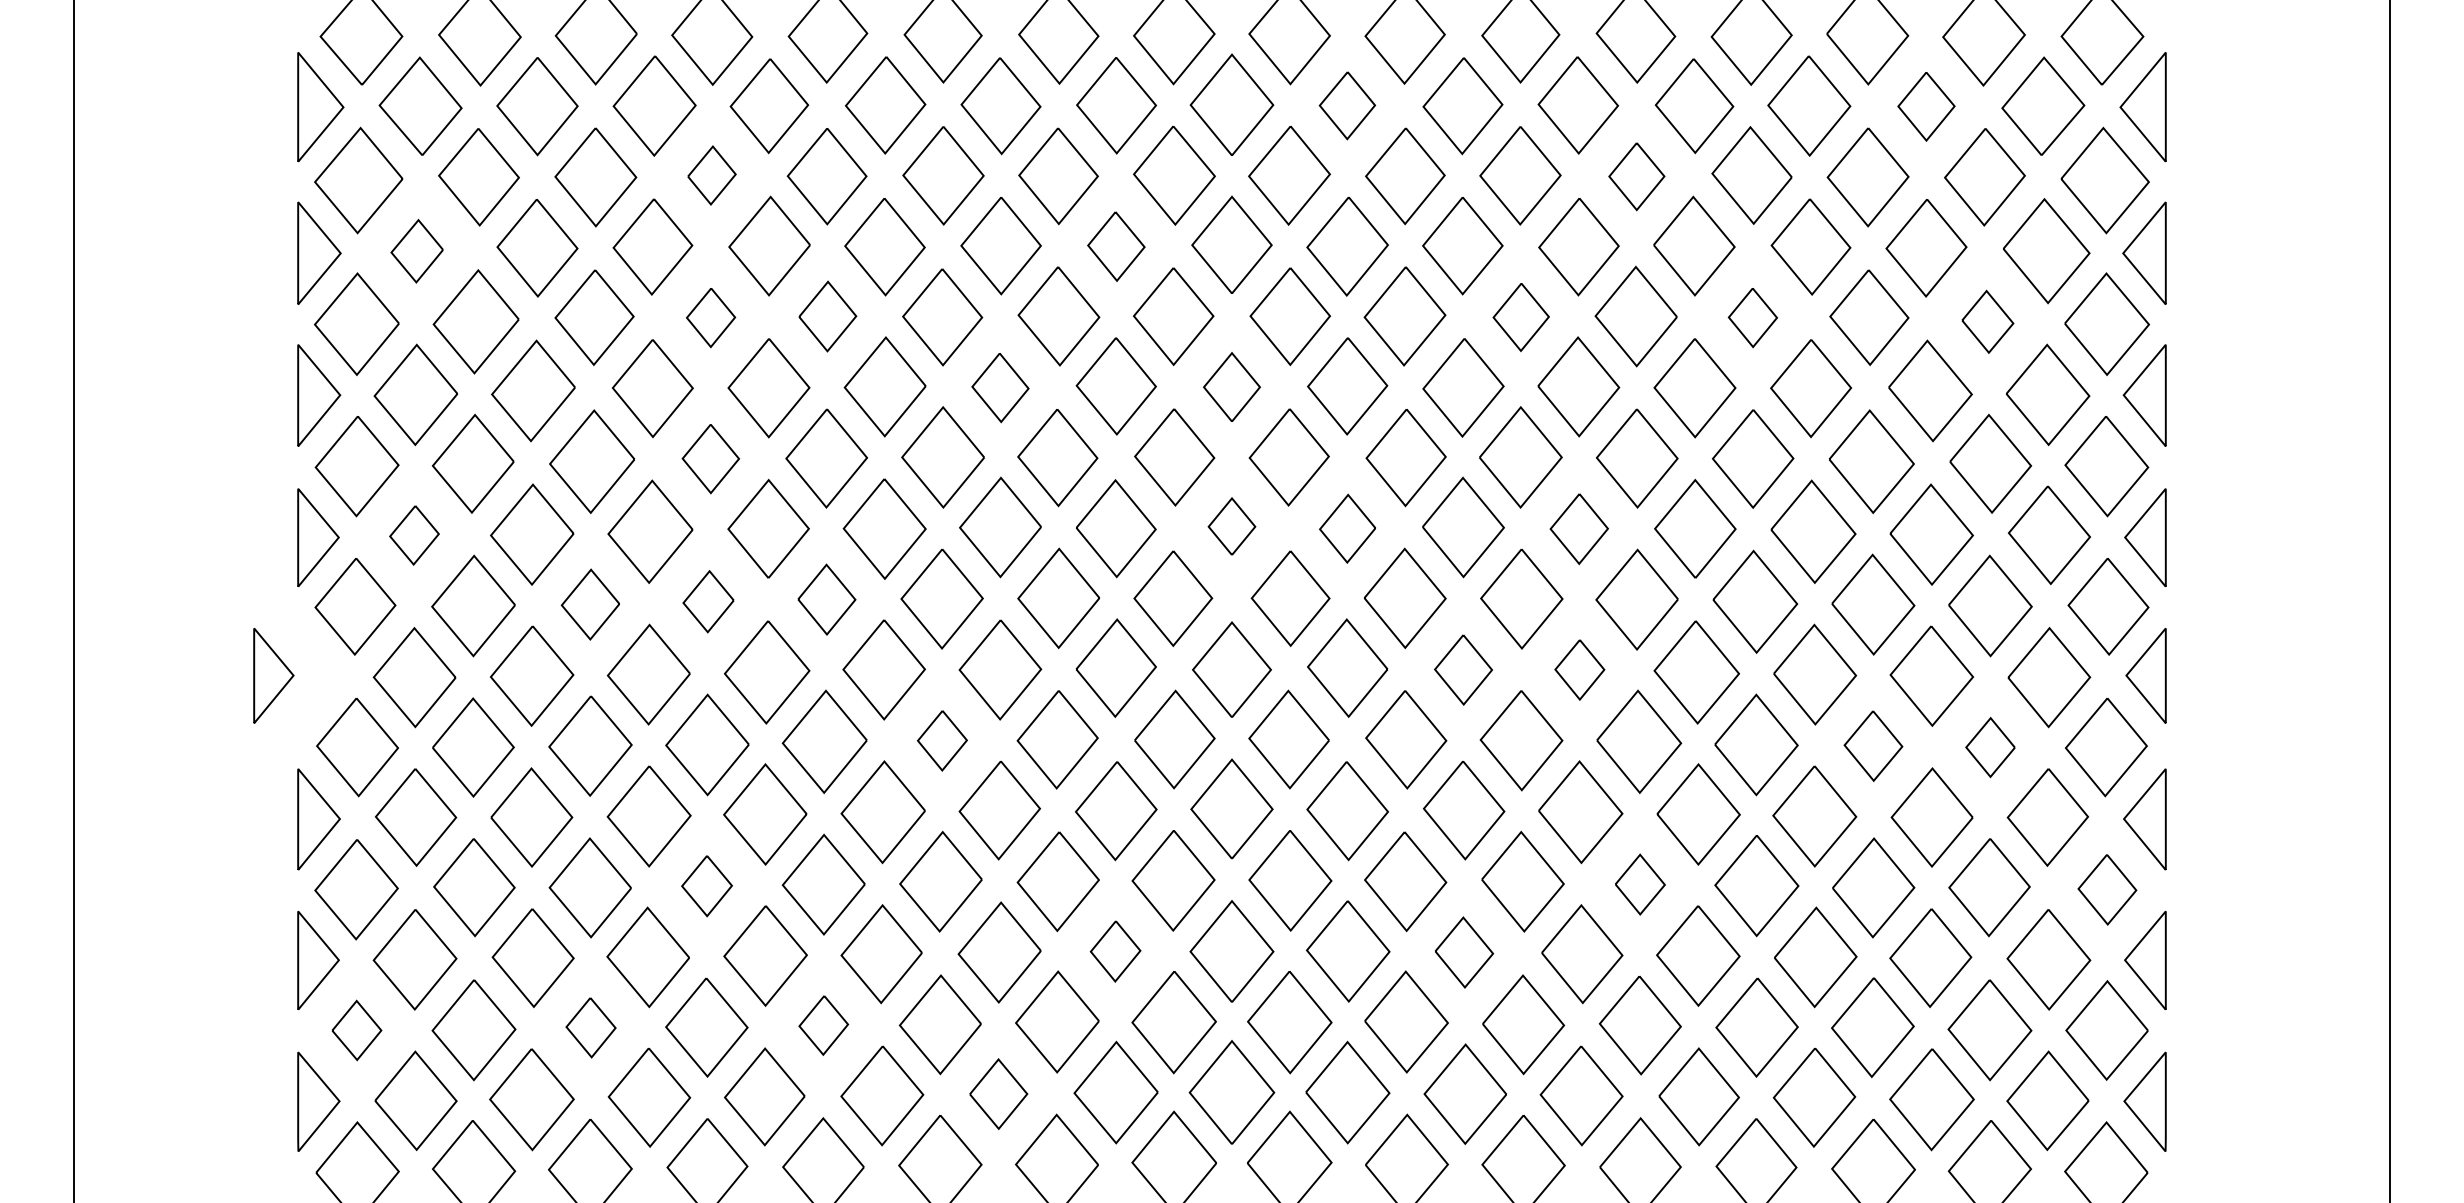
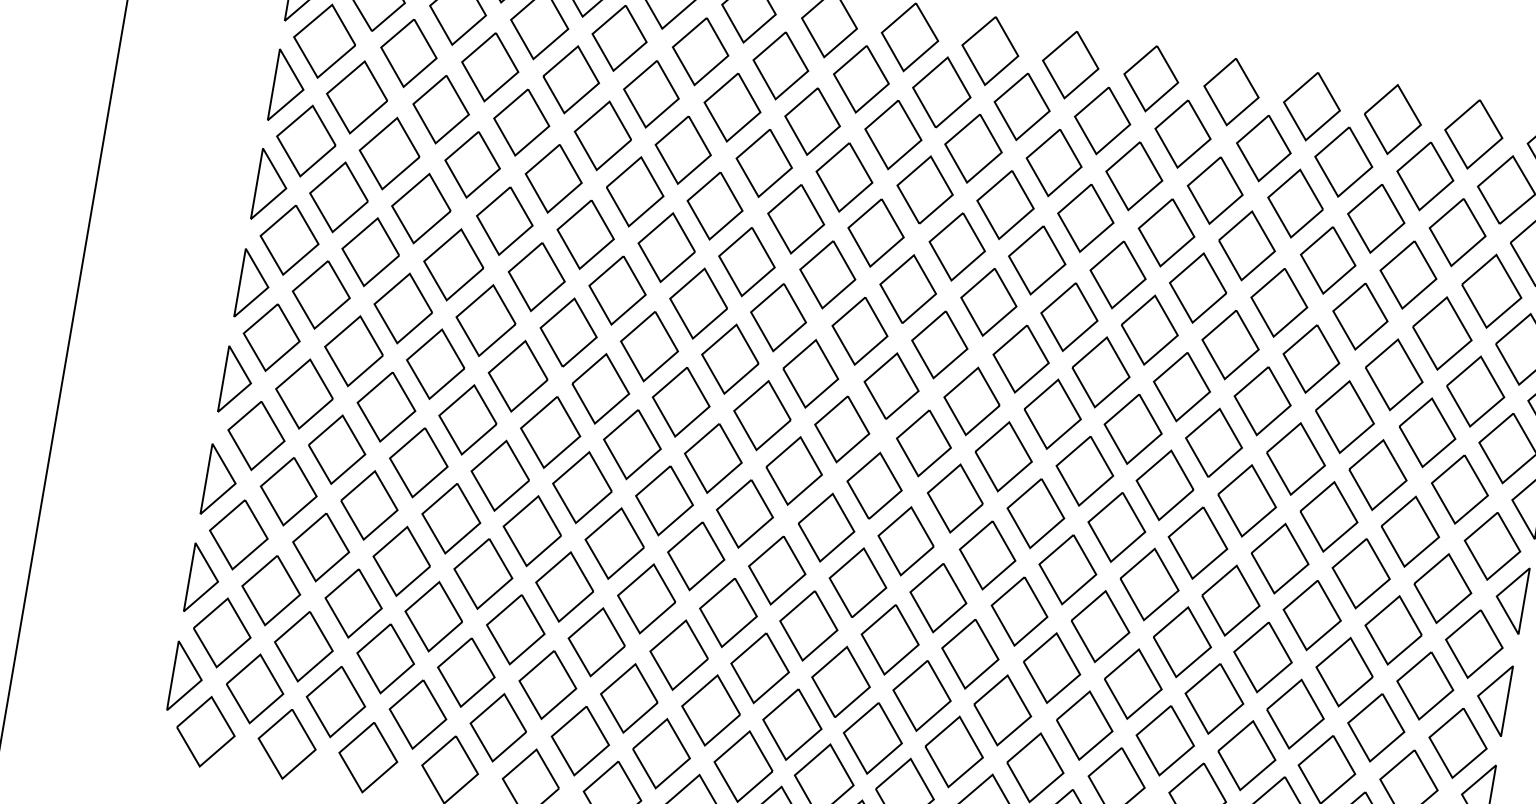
part: (1347, 105) -> (1022, 106), size x1.43
part: (1926, 106) -> (1425, 176), size x1.43
part: (711, 175) -> (570, 79), size x1.67
part: (1636, 176) -> (1215, 190), size x1.43
part: (1116, 246) -> (844, 177), size x1.43
part: (416, 251) -> (356, 97), size x1.67
part: (827, 316) -> (634, 191), size x1.43
part: (710, 317) -> (553, 178), size x1.67
part: (1520, 317) -> (1117, 274), size x1.43
part: (1752, 317) -> (1279, 302), size x1.67
part: (1987, 321) -> (1442, 333), size x1.67
part: (1231, 386) -> (907, 288), size x1.43
part: (1000, 387) -> (746, 261), size x1.43
part: (710, 458) -> (536, 276), size x1.43
part: (1231, 526) -> (891, 386), size x1.67
part: (1347, 528) -> (971, 401), size x1.43
part: (1579, 528) -> (1133, 428), size x1.43
part: (414, 535) -> (321, 295), size x1.67
part: (826, 599) -> (600, 388), size x1.43
part: (708, 601) -> (518, 376), size x1.67
part: (590, 604) -> (435, 364), size x1.43
part: (1463, 669) -> (1035, 513), size x1.43
part: (1579, 669) -> (1116, 527), size x1.67
part: (273, 675) -> (237, 381), moved
part: (942, 740) -> (664, 500), size x1.67
part: (1873, 745) -> (1312, 614), size x1.43
part: (1990, 747) -> (1393, 630), size x1.67
part: (1640, 884) -> (1133, 684), size x1.67
part: (706, 886) -> (482, 574), size x1.67
part: (2107, 889) -> (1458, 743), size x1.43
part: (1115, 951) -> (759, 668), size x1.67
part: (1464, 952) -> (1002, 710), size x1.43
part: (823, 1025) -> (547, 684), size x1.67
part: (590, 1027) -> (385, 658), size x1.67
part: (356, 1030) -> (221, 632), size x1.67
part: (998, 1093) -> (661, 753), size x1.43

